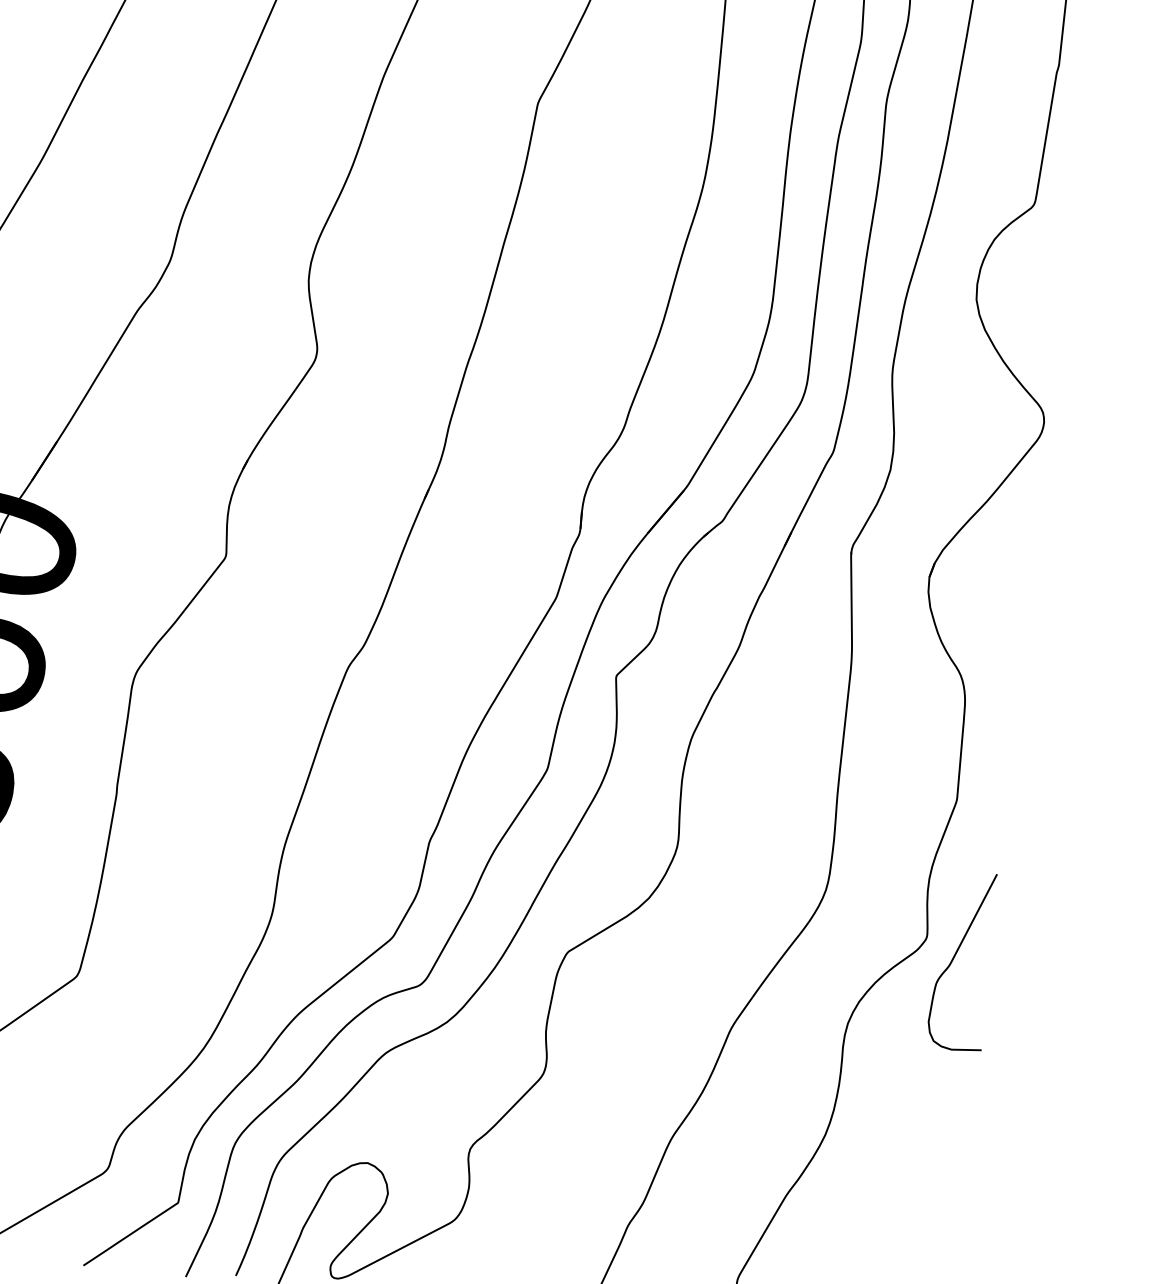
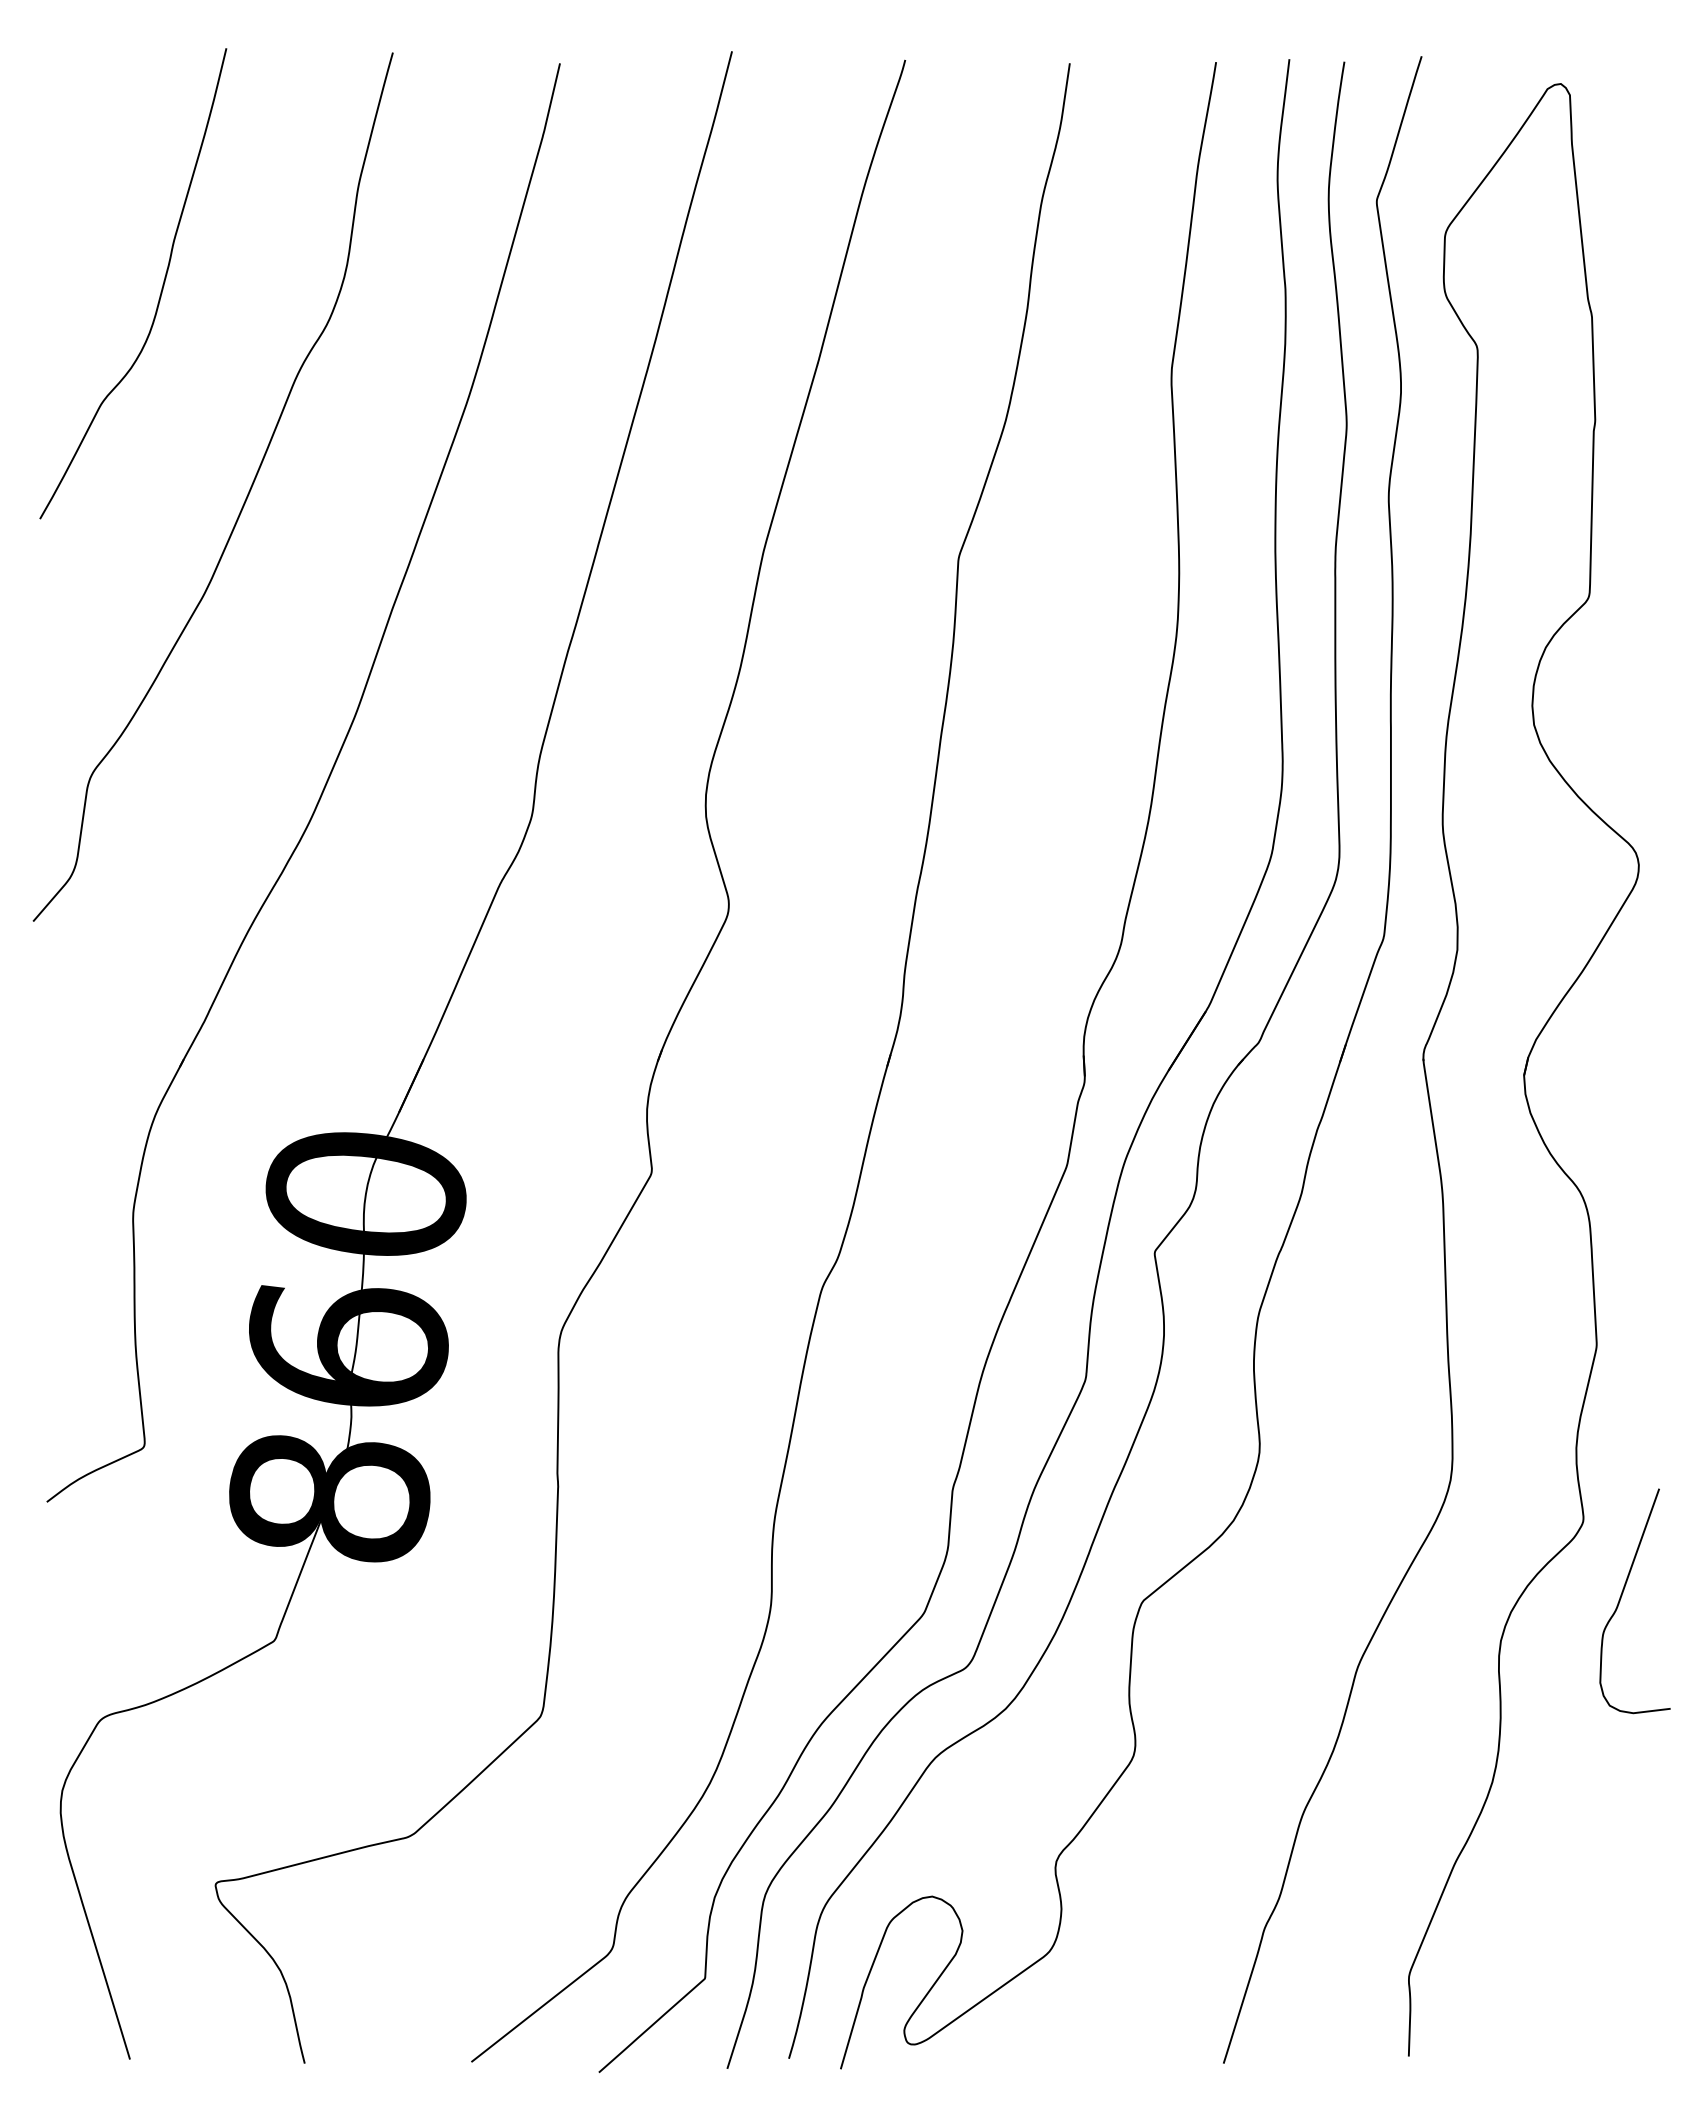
curve: (954, 957) -> (1621, 1598), moved

